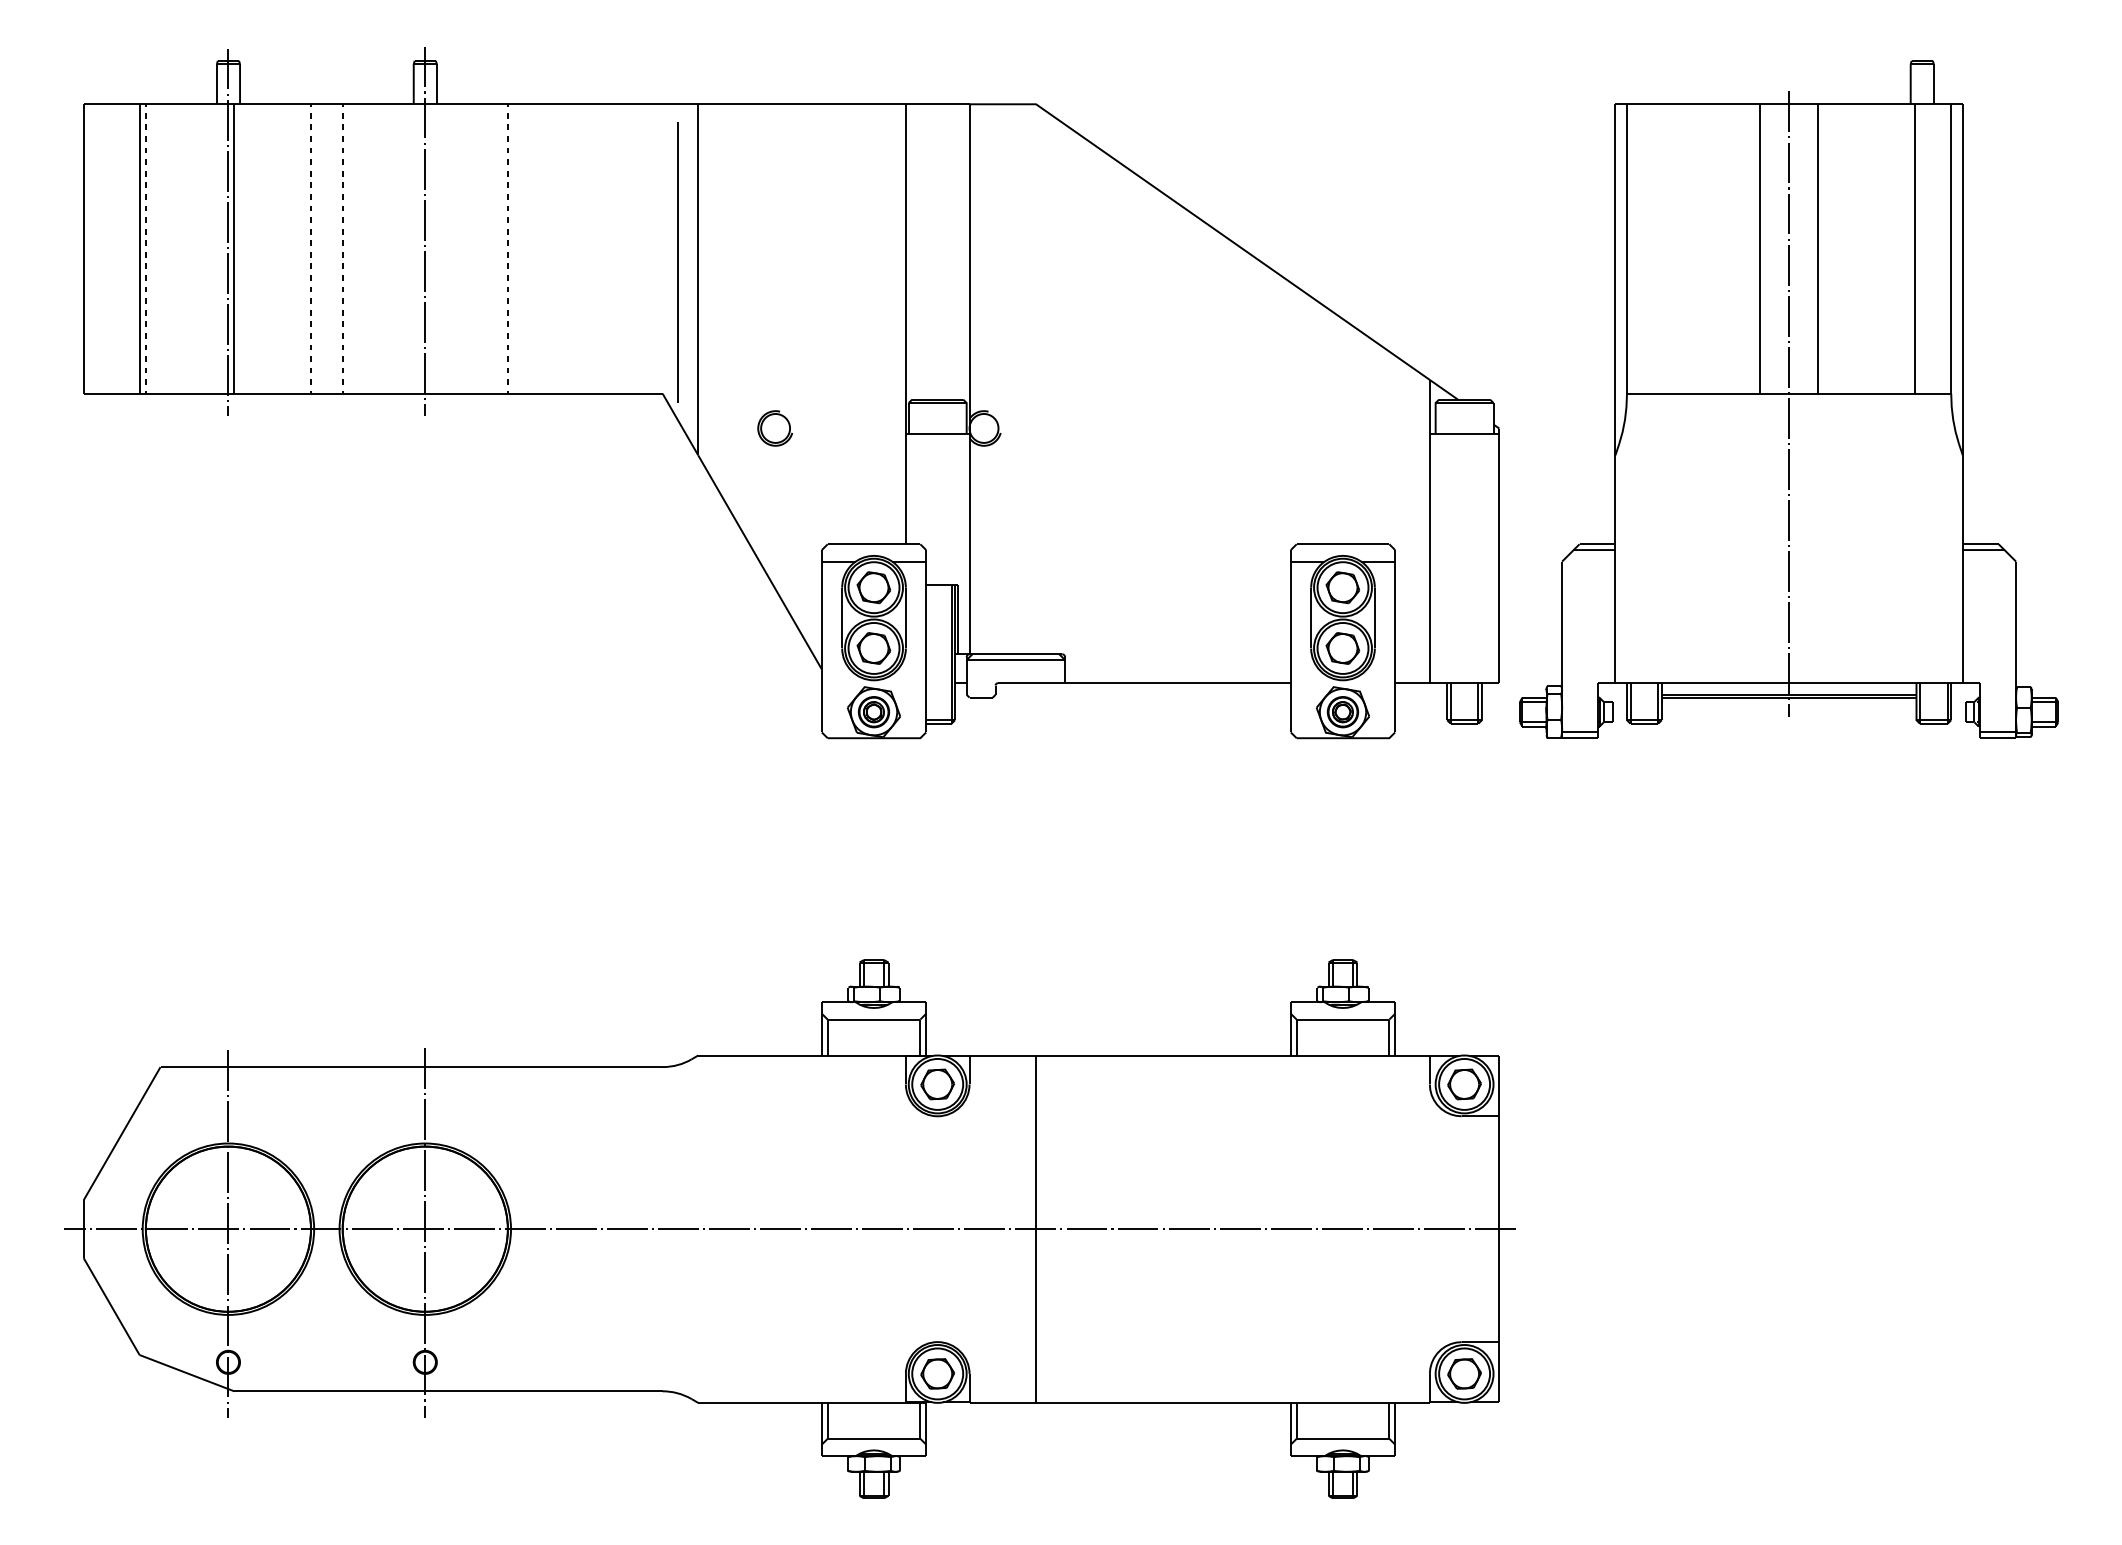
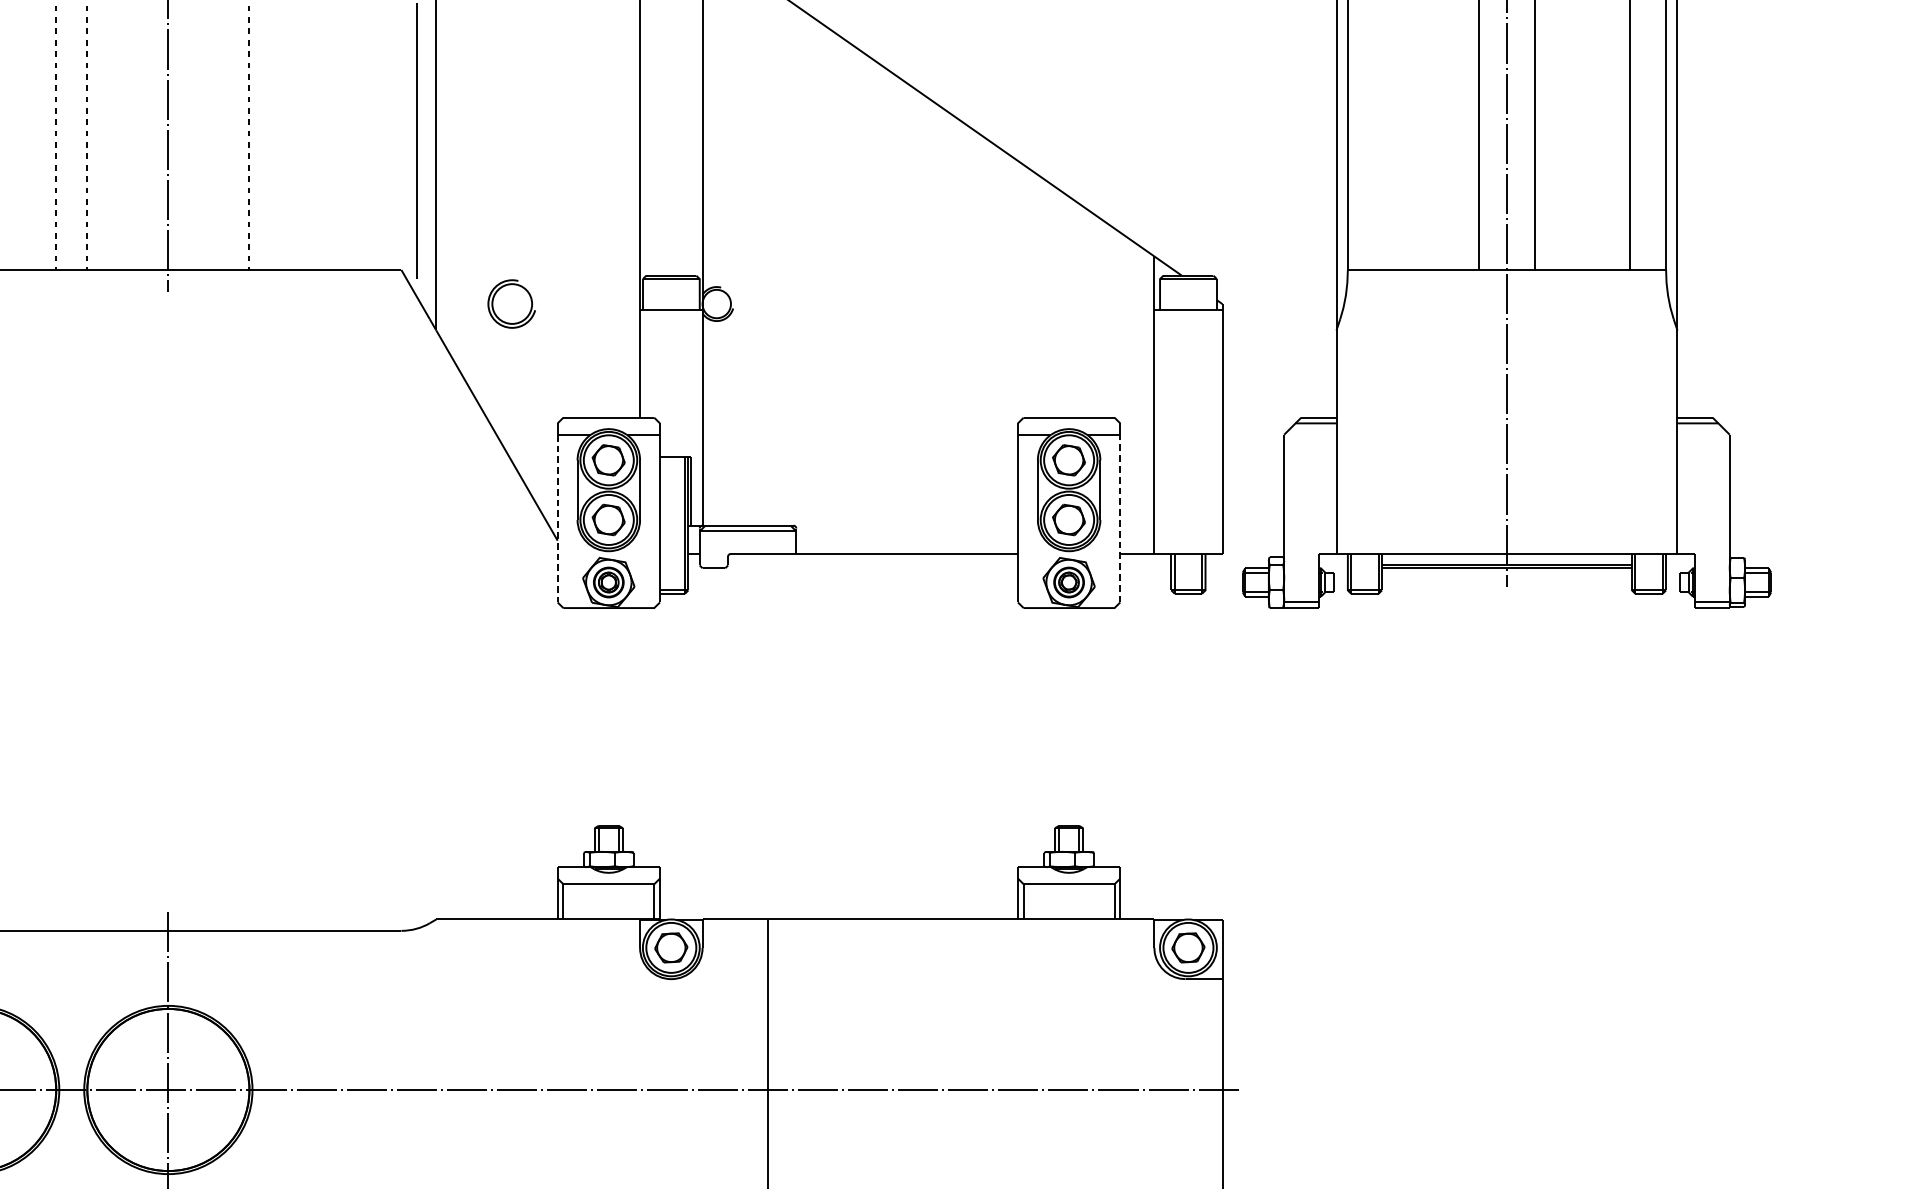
part: (775, 428) -> (512, 304), size x1.4
line: (1395, 646) -> (1120, 518), solid -> dashed
line: (821, 647) -> (557, 519), solid -> dashed

